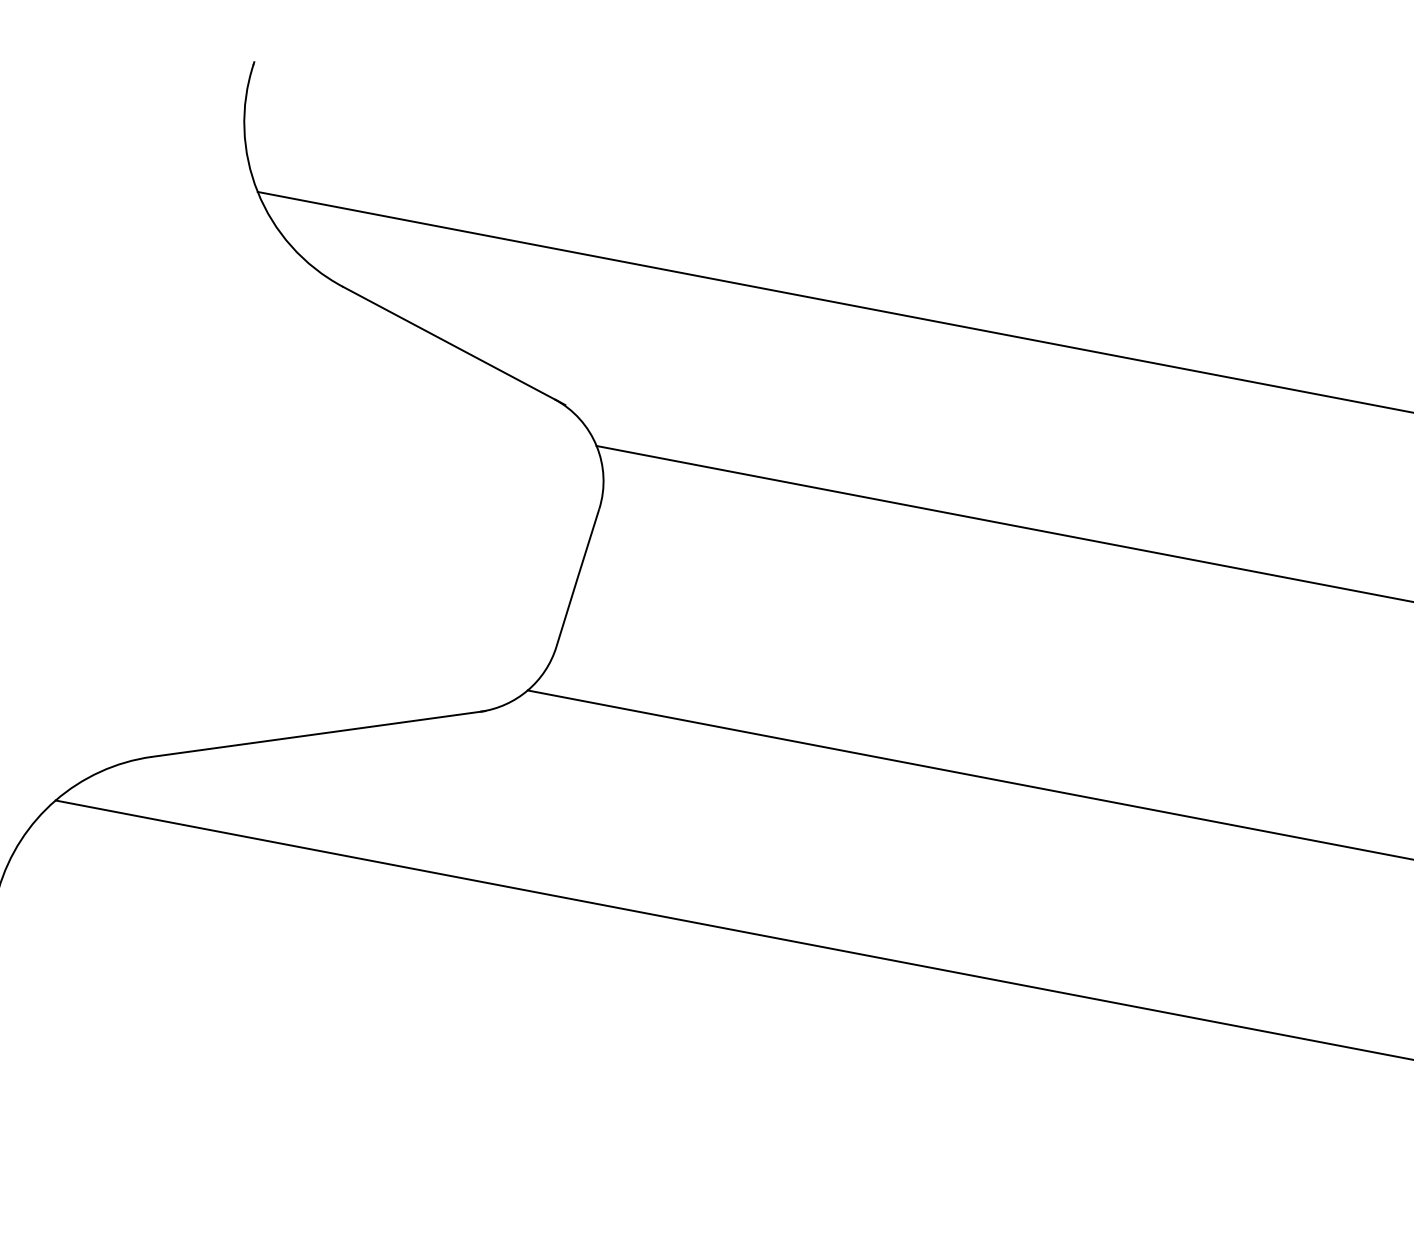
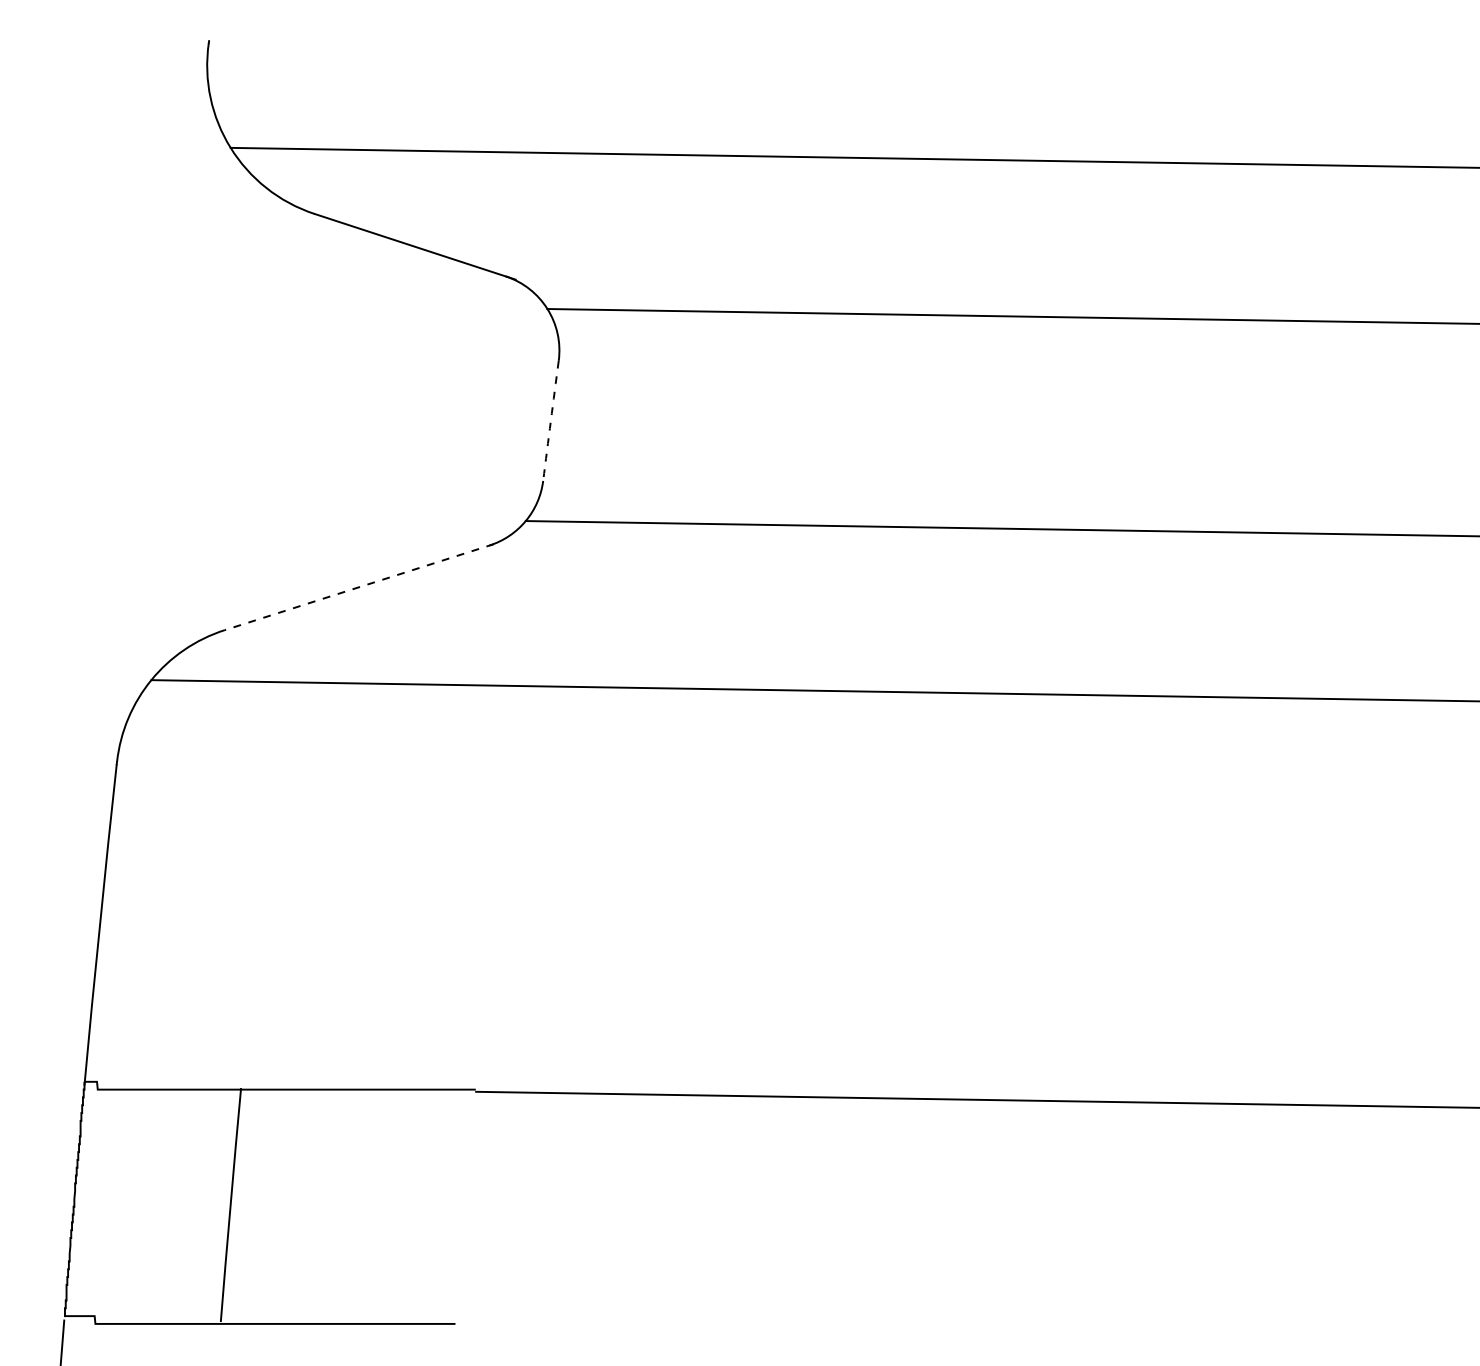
arc: (577, 577) -> (550, 420), solid -> dashed
line: (317, 734) -> (358, 587), solid -> dashed

